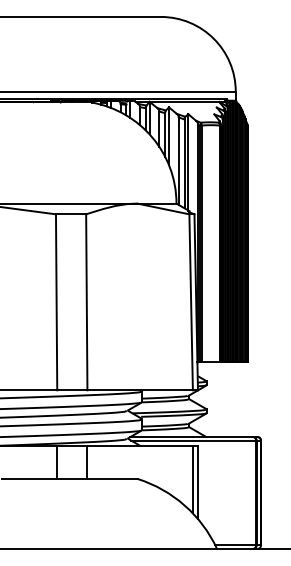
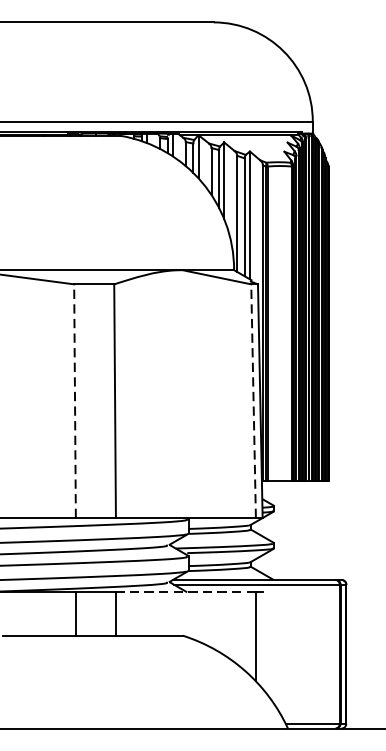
line: (56, 301) -> (74, 400), solid -> dashed
line: (191, 301) -> (254, 400), solid -> dashed
line: (140, 446) -> (186, 592), solid -> dashed
line: (197, 482) -> (262, 640), removed

